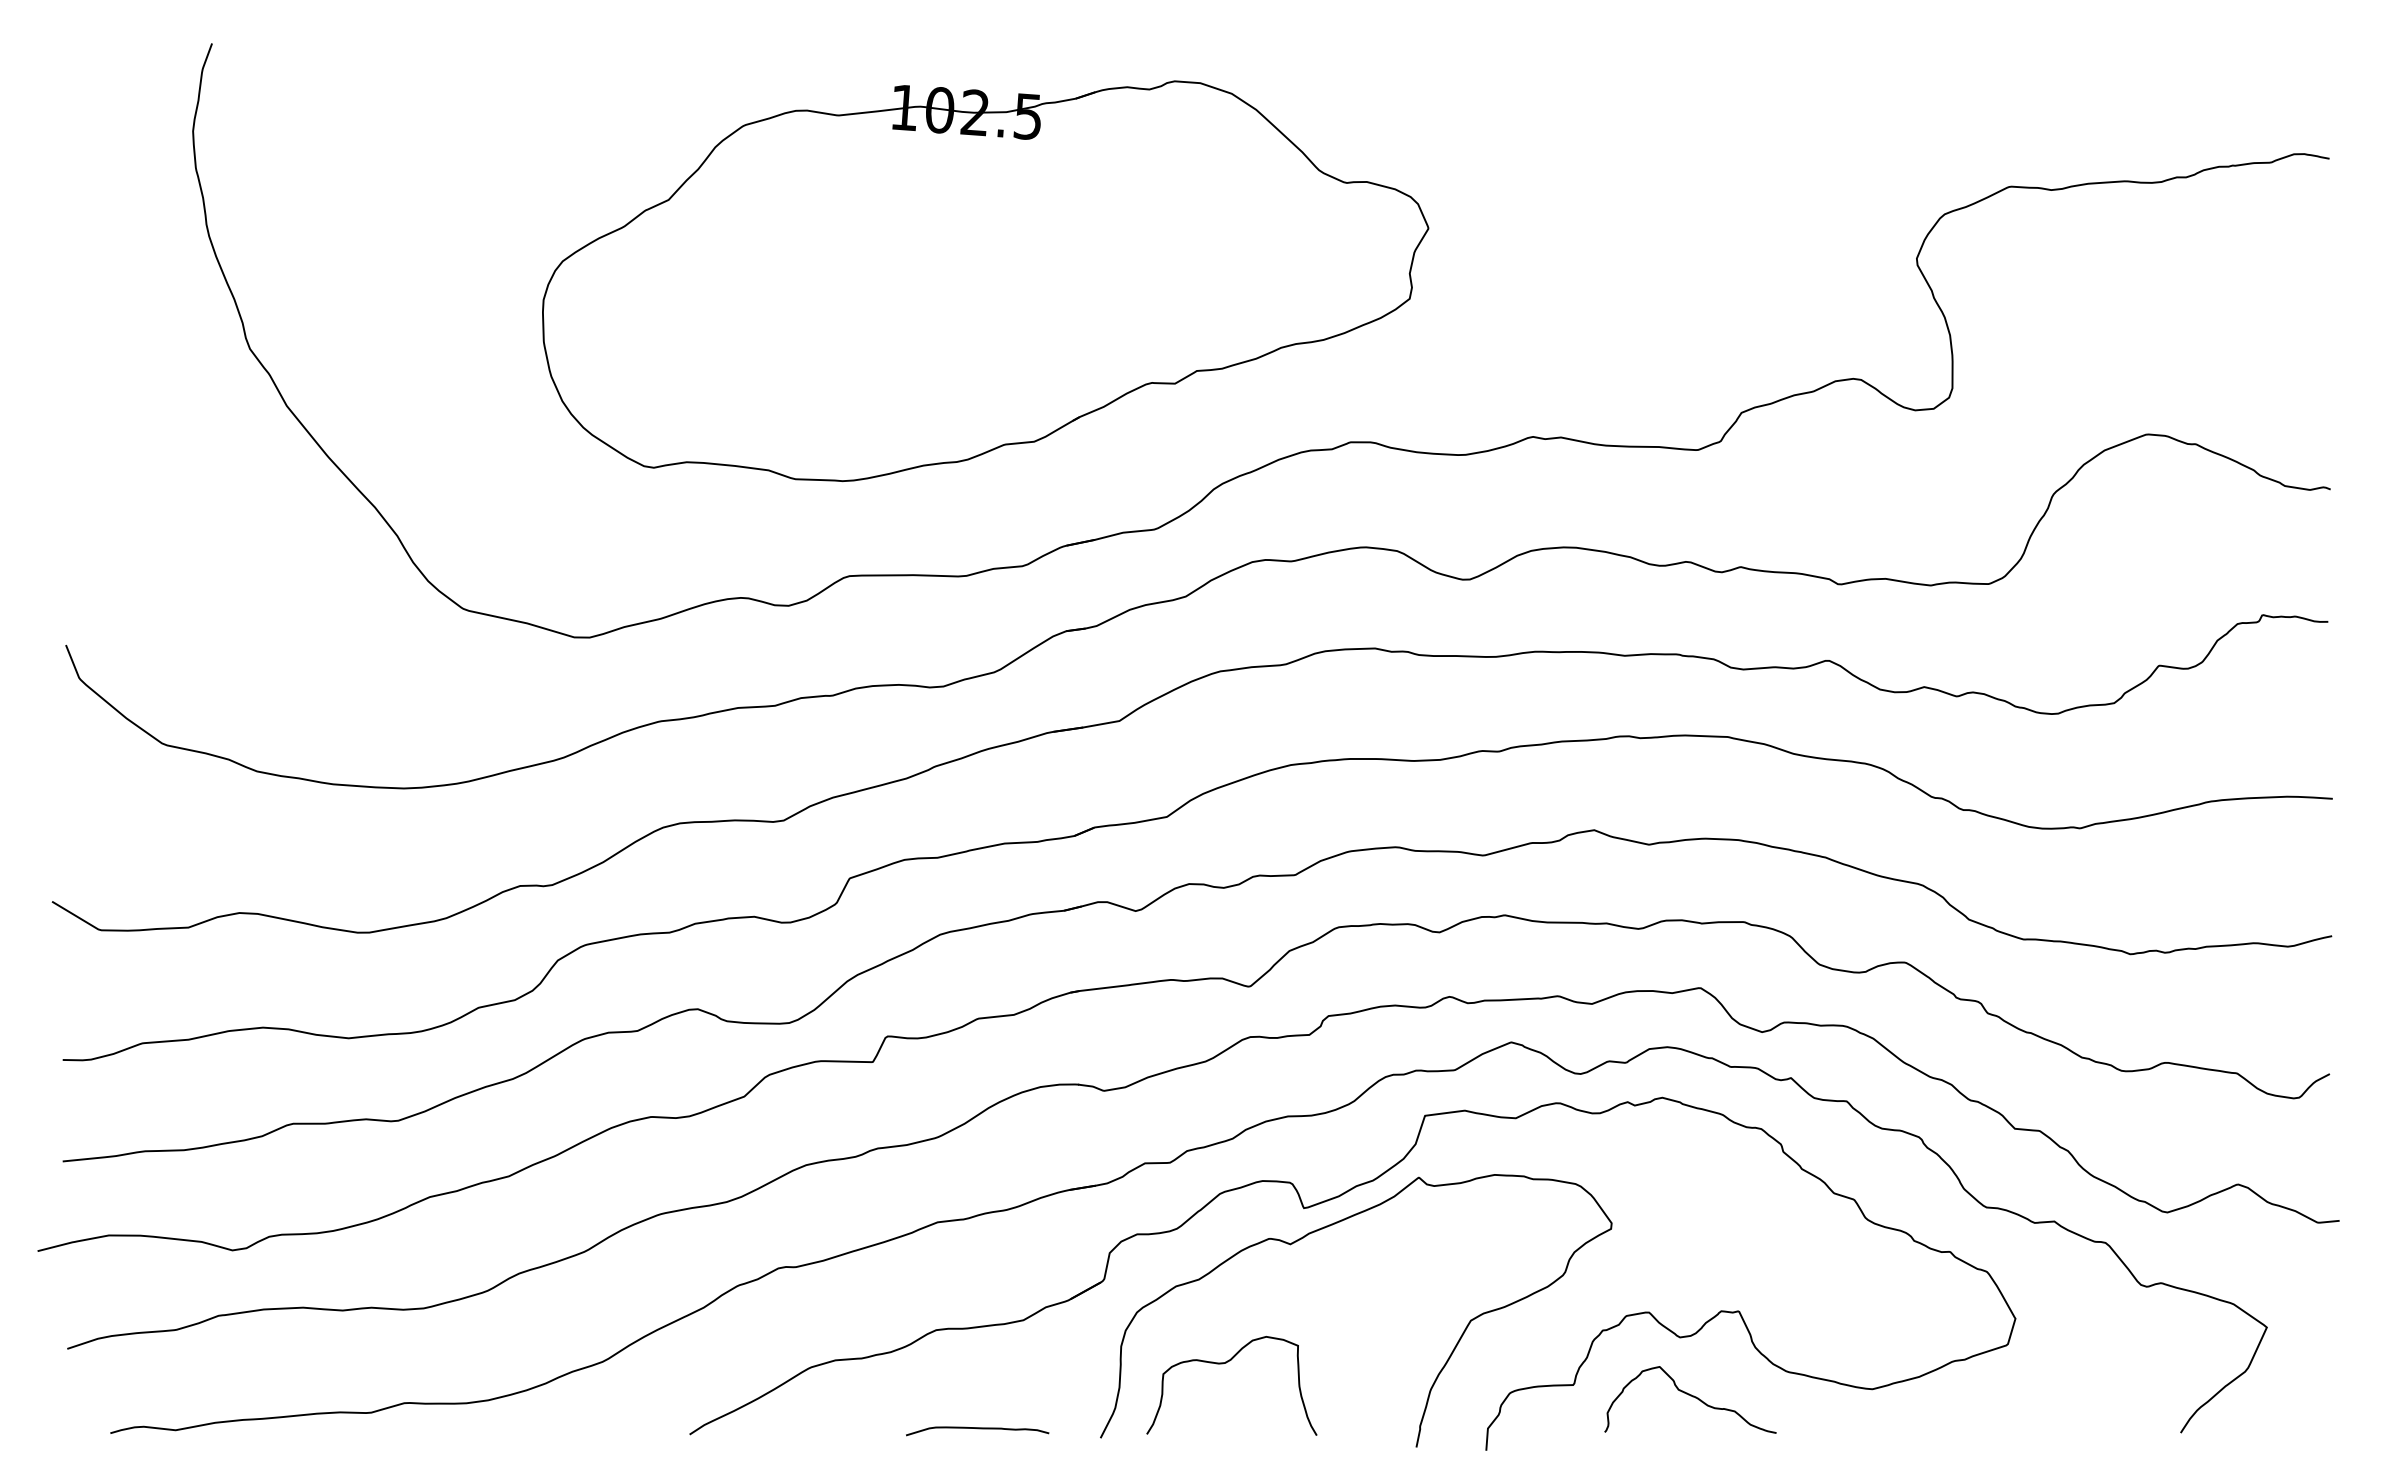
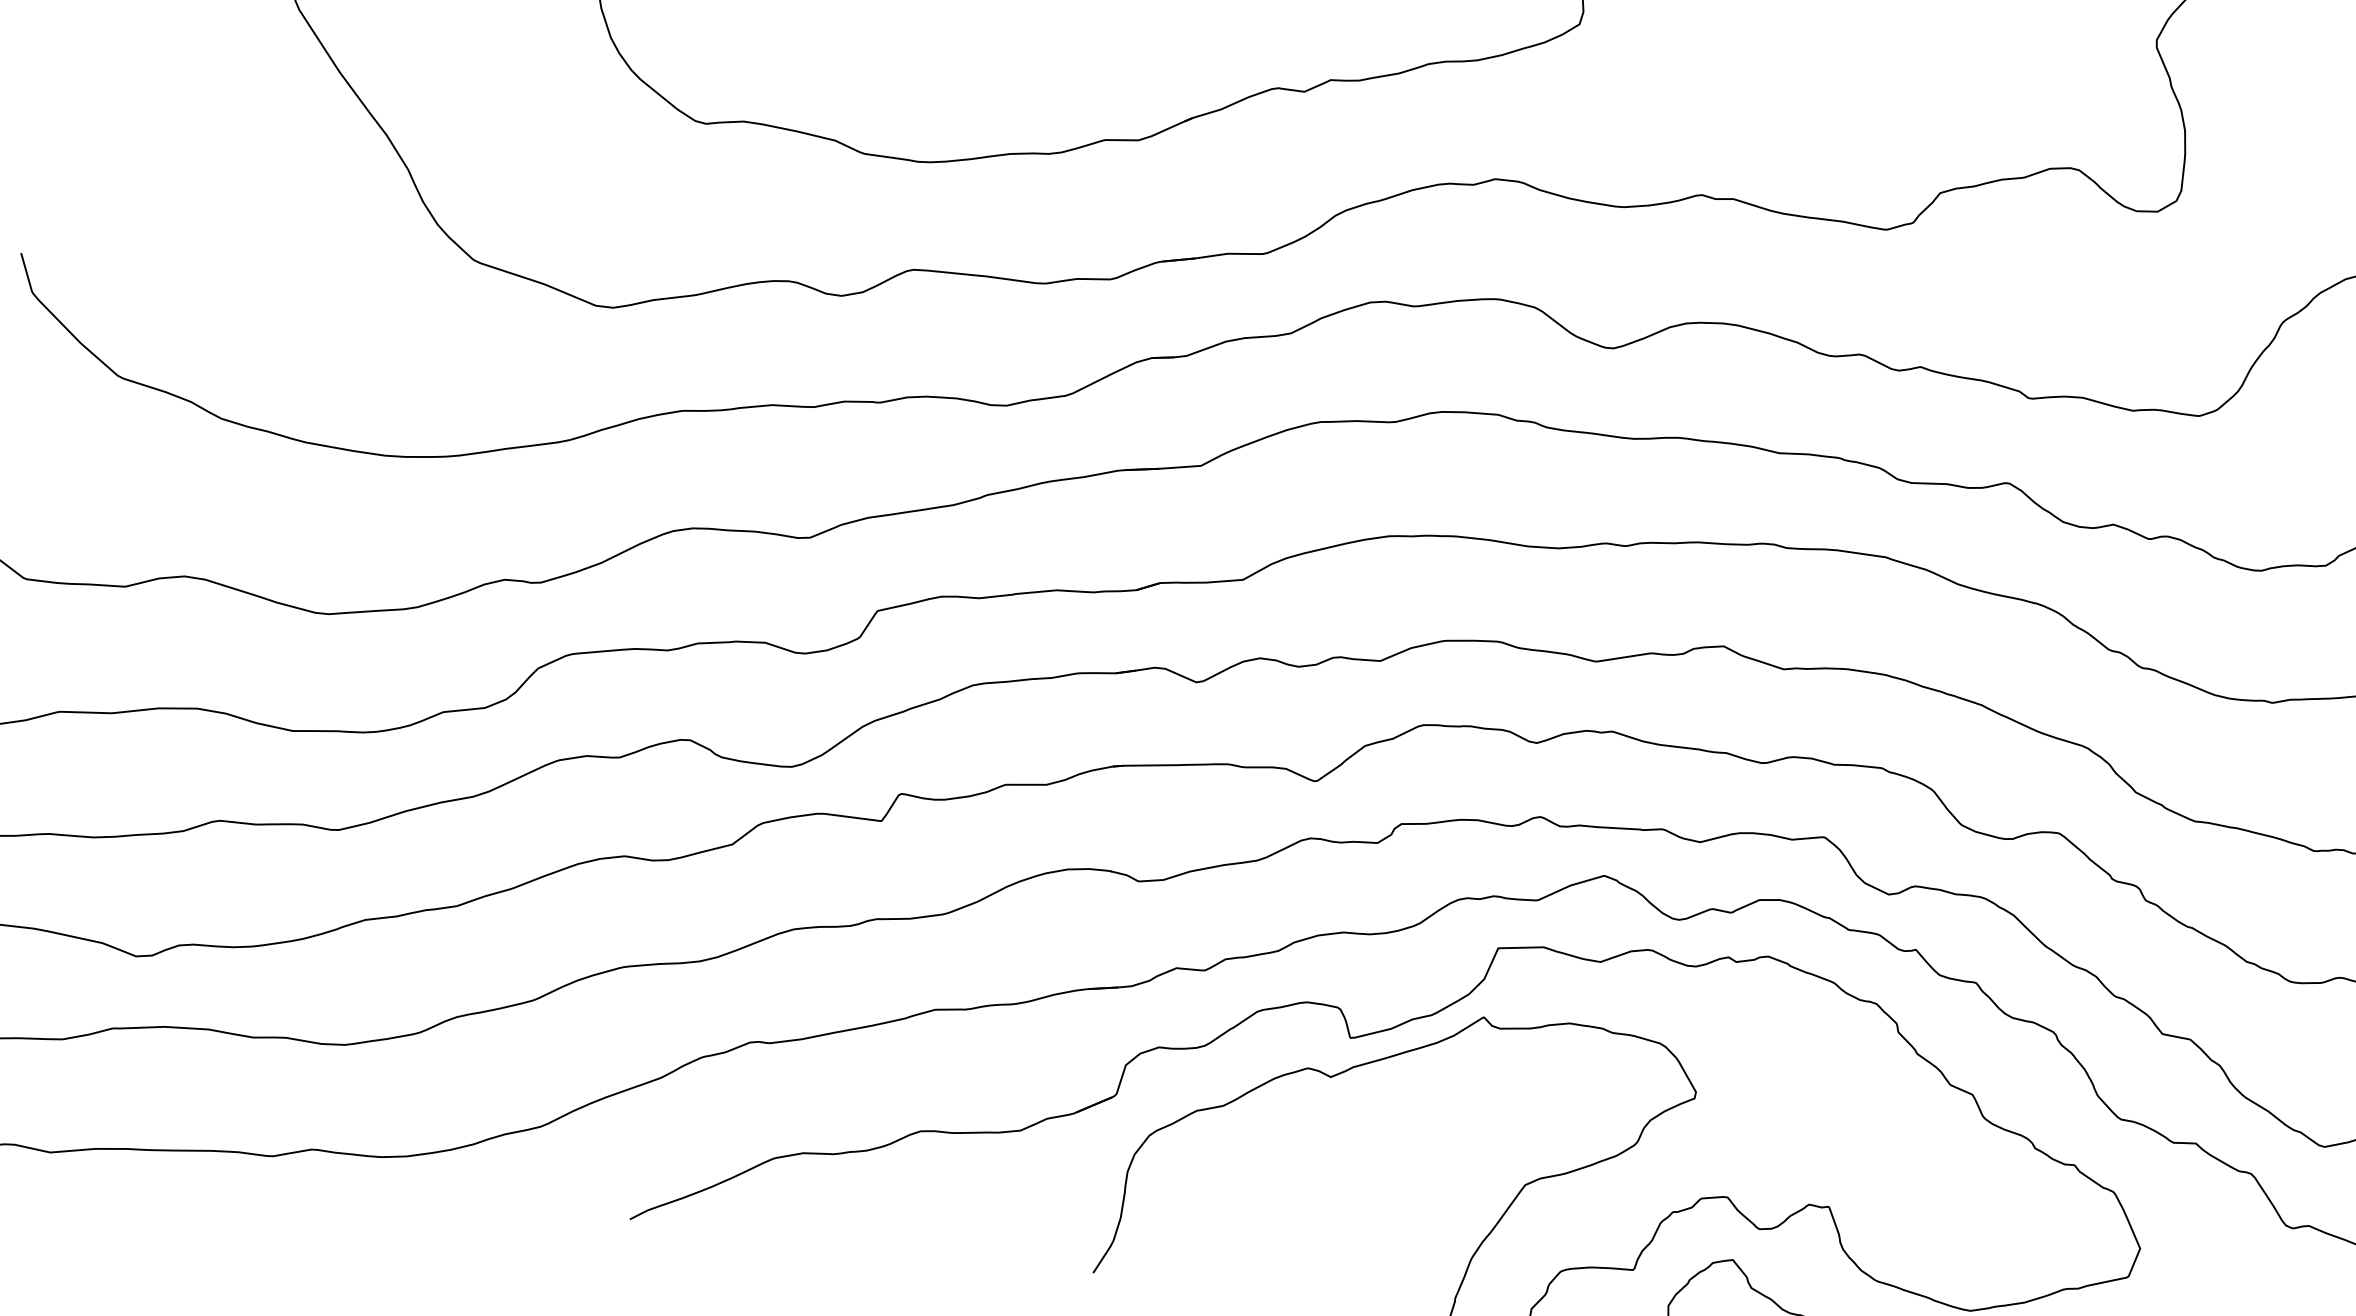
curve: (1223, 1364) -> (1240, 1204), removed
curve: (977, 1429) -> (955, 1248), removed

